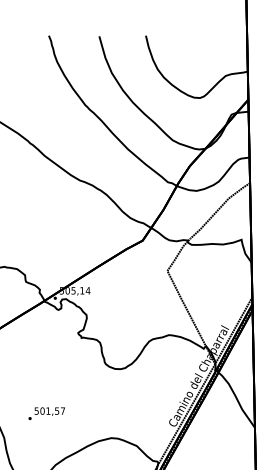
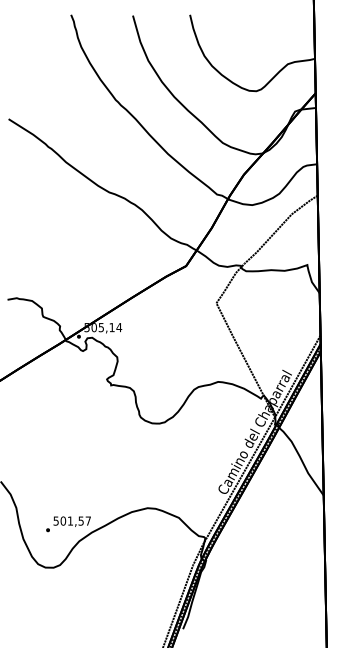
text: (46, 413) -> (68, 524), moved

